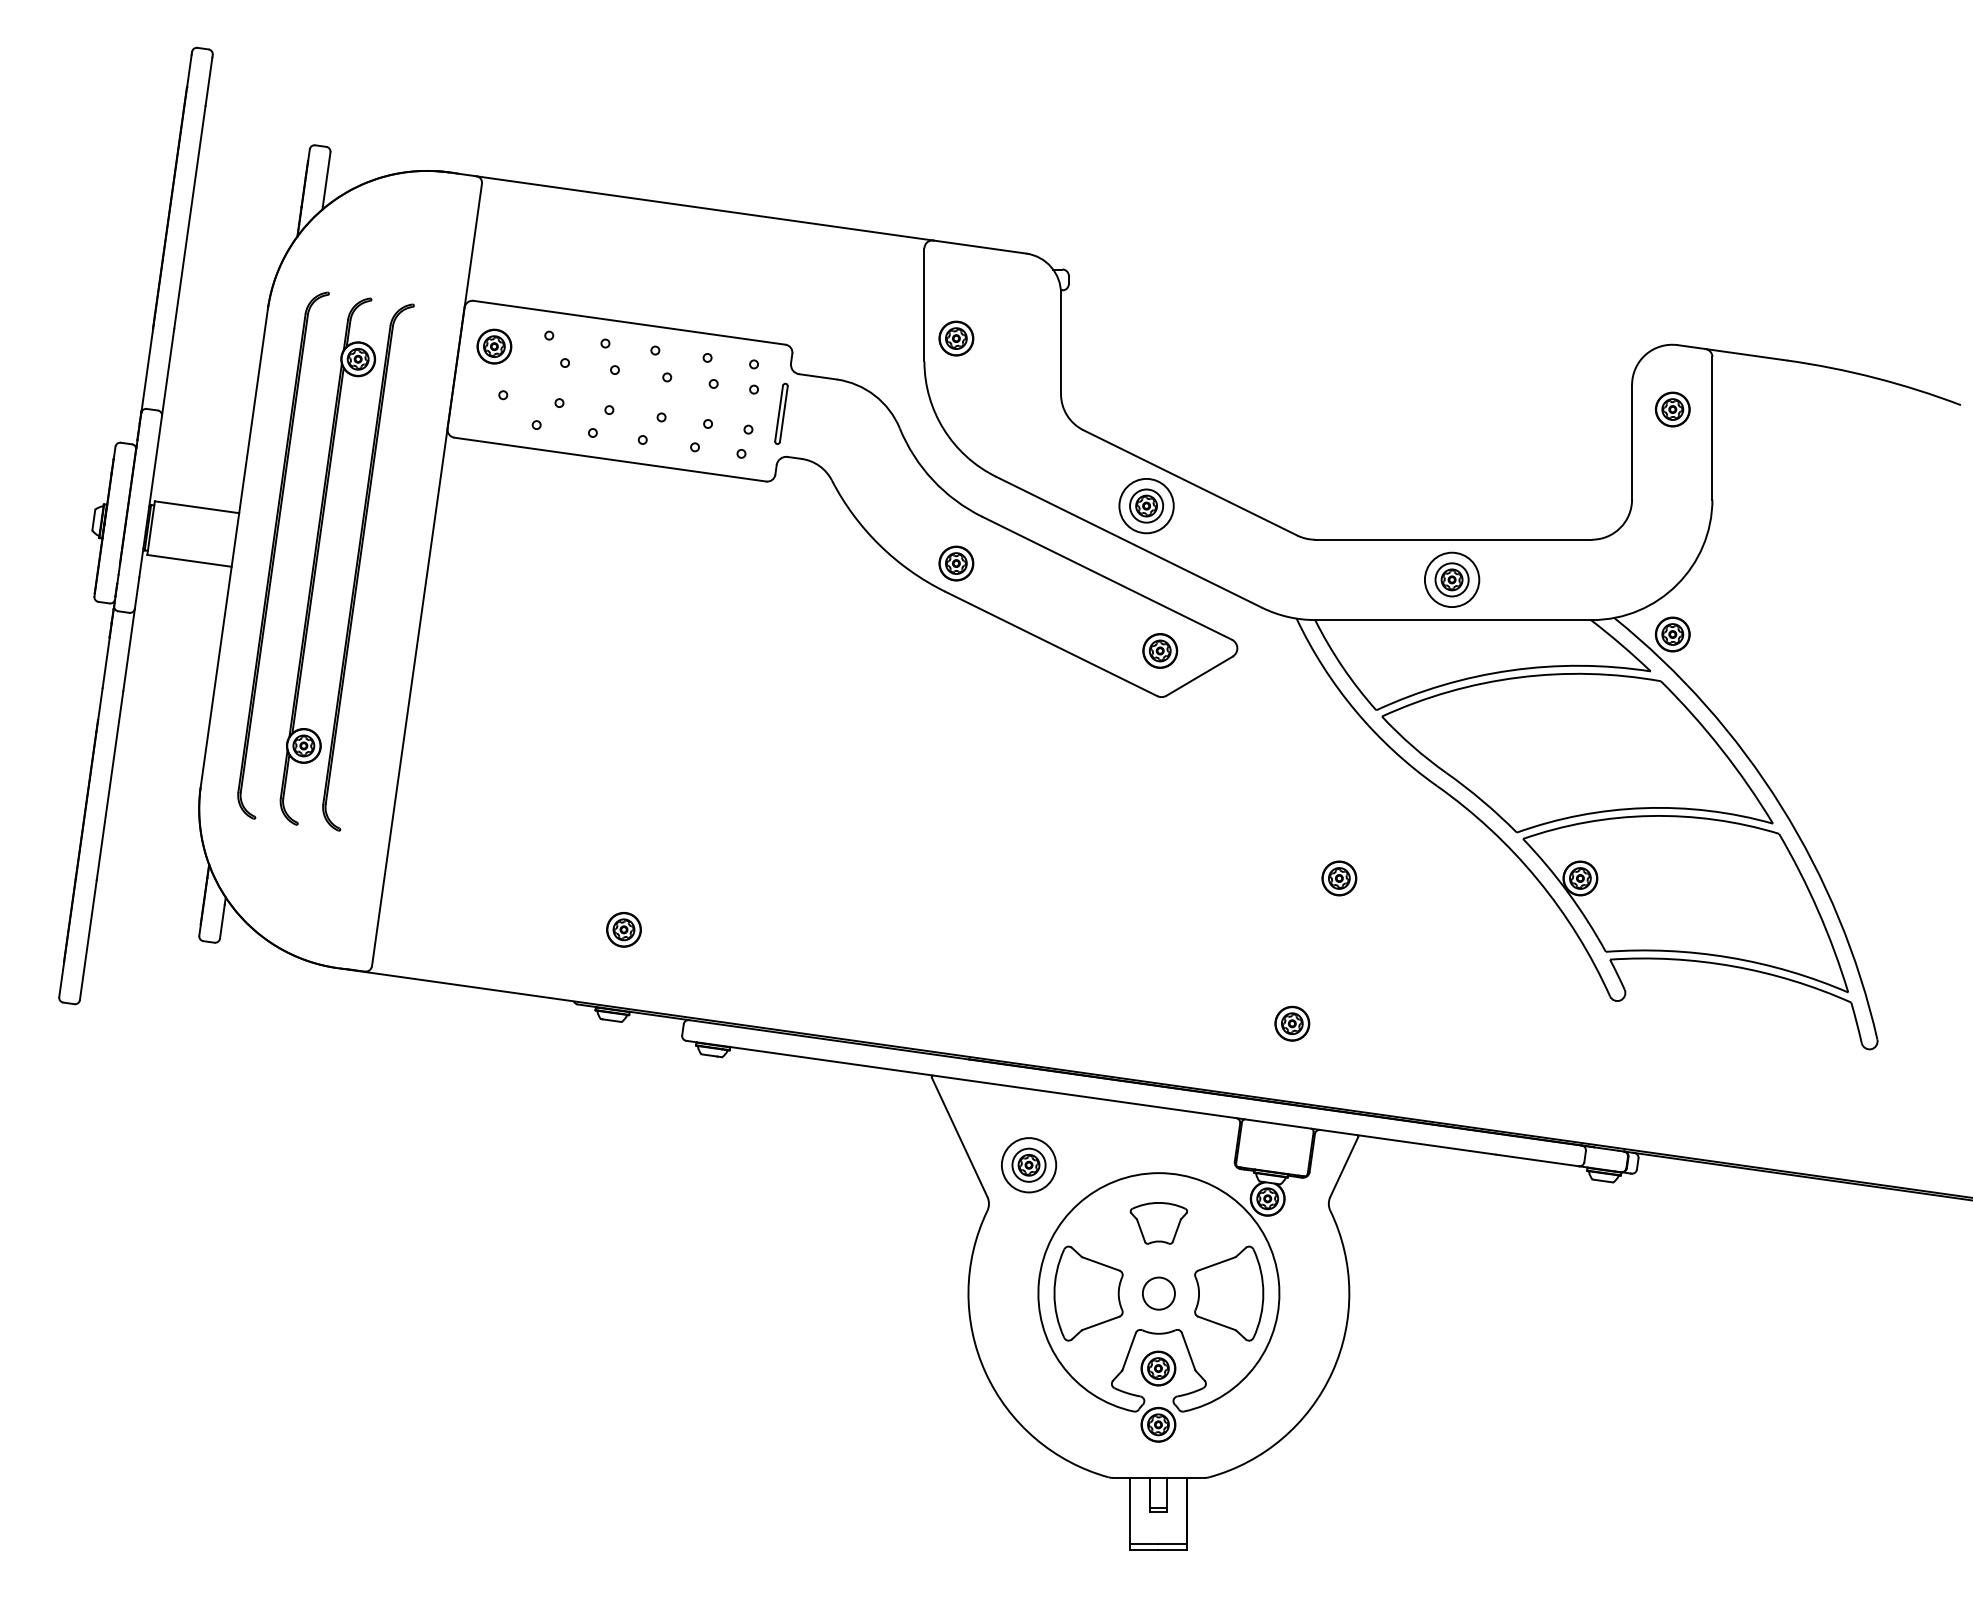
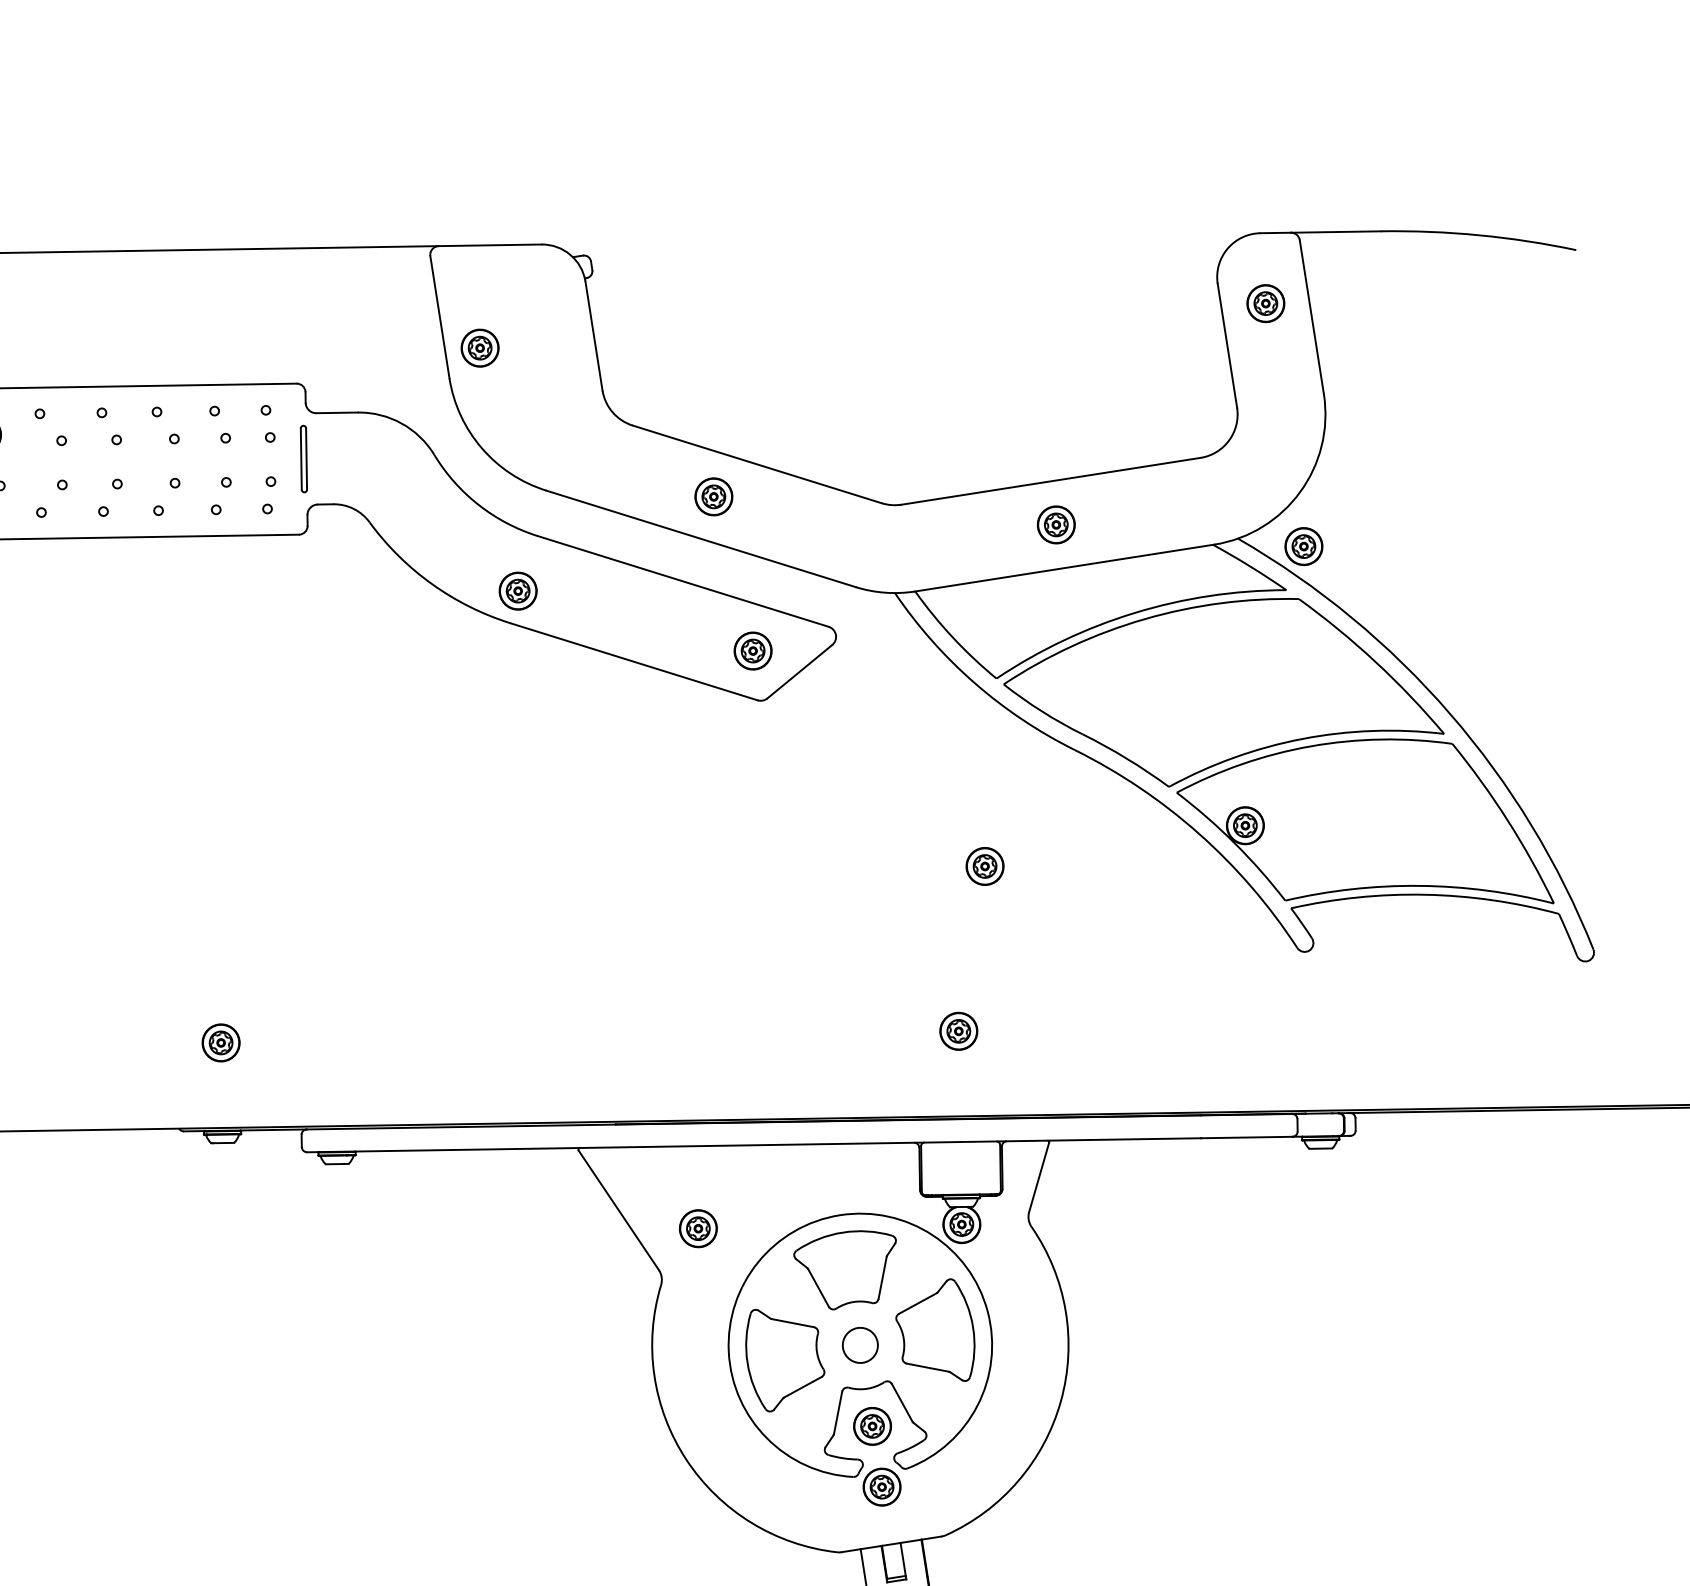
circle: (1146, 506) -> (713, 497), size x0.62
circle: (1452, 579) -> (1056, 524), size x0.62
circle: (1029, 1165) -> (698, 1228), size x0.62
part: (1158, 1223) -> (848, 1269), size x1.67

